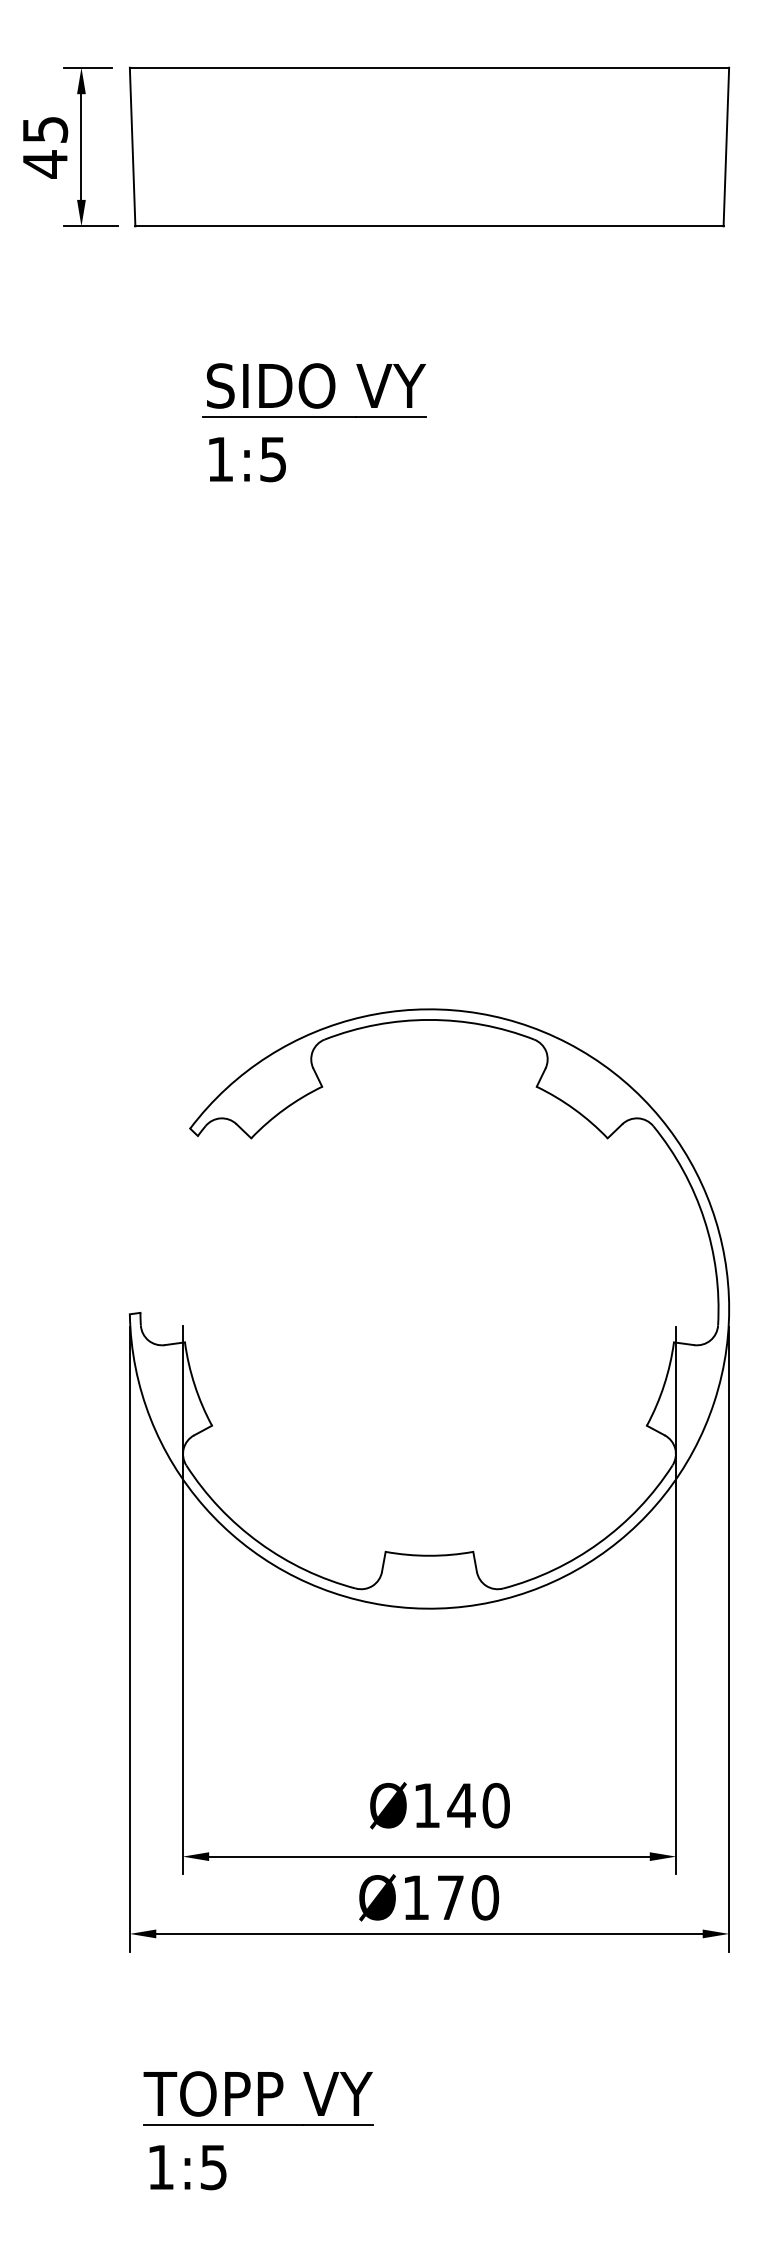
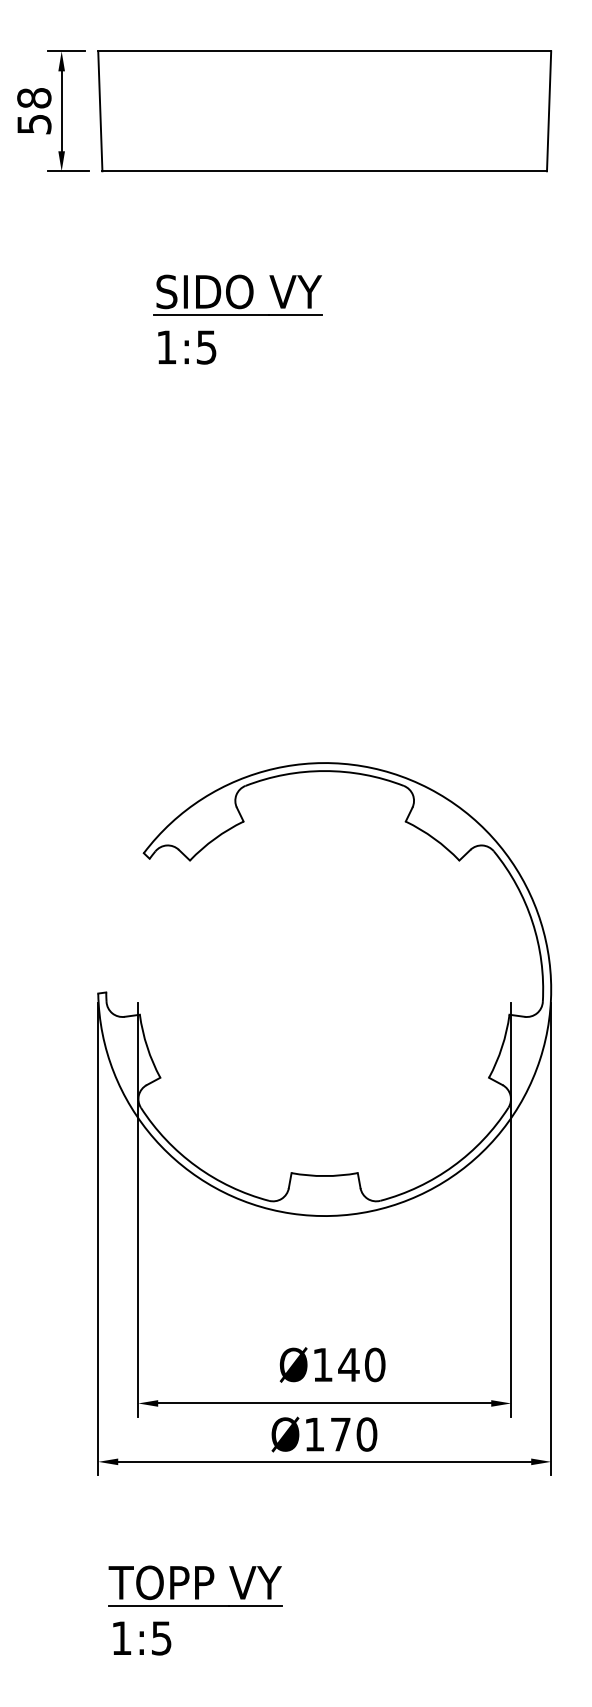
text: (45, 147) -> (34, 111), 45 -> 58

